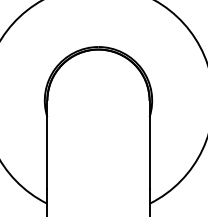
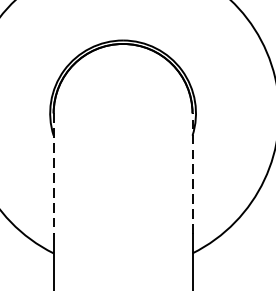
line: (149, 144) -> (192, 172), solid -> dashed
line: (47, 145) -> (53, 174), solid -> dashed

